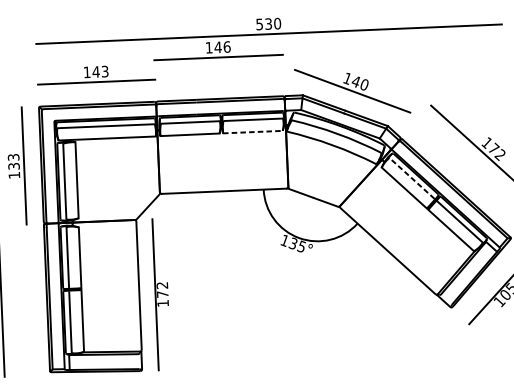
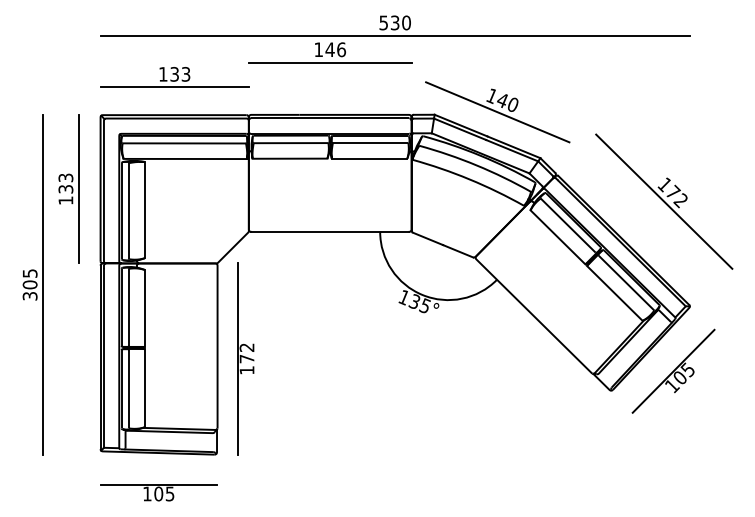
text: (96, 72) -> (174, 74), 143 -> 133
line: (252, 132) -> (369, 158), dashed -> solid
line: (412, 178) -> (568, 225), dashed -> solid

